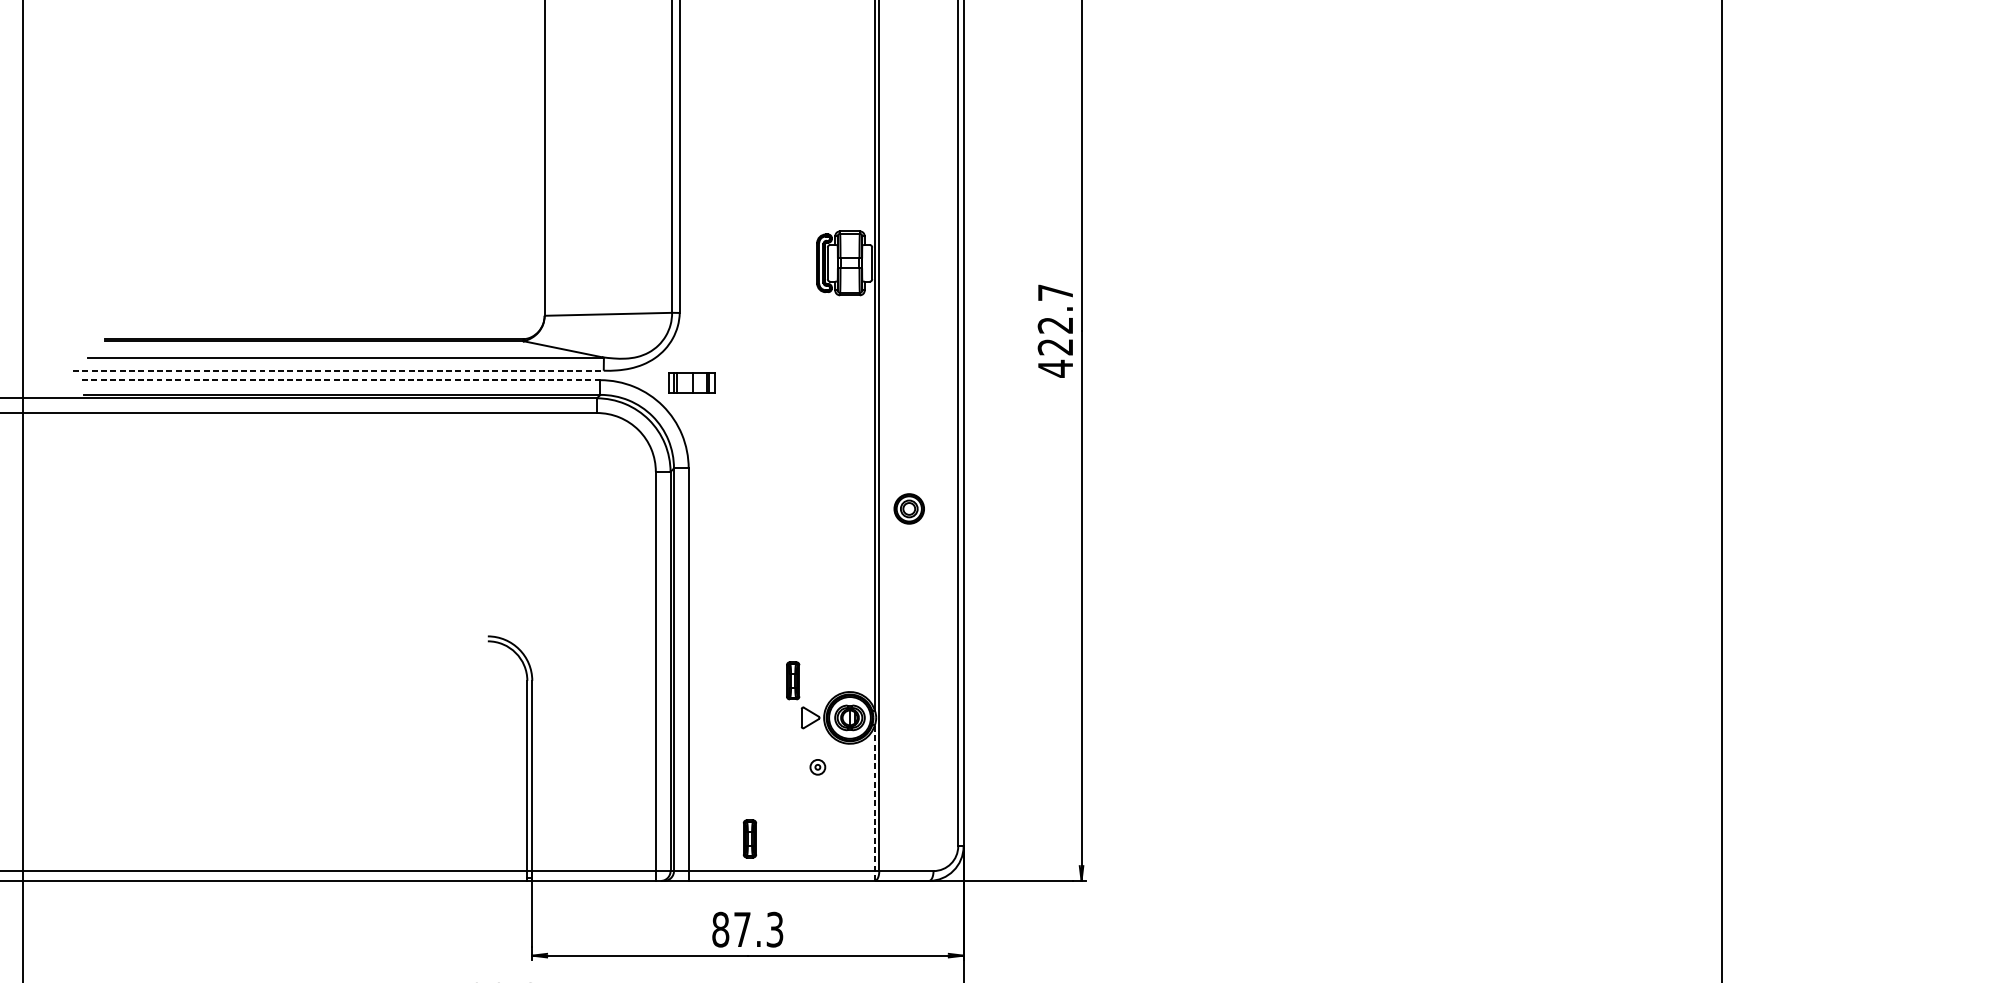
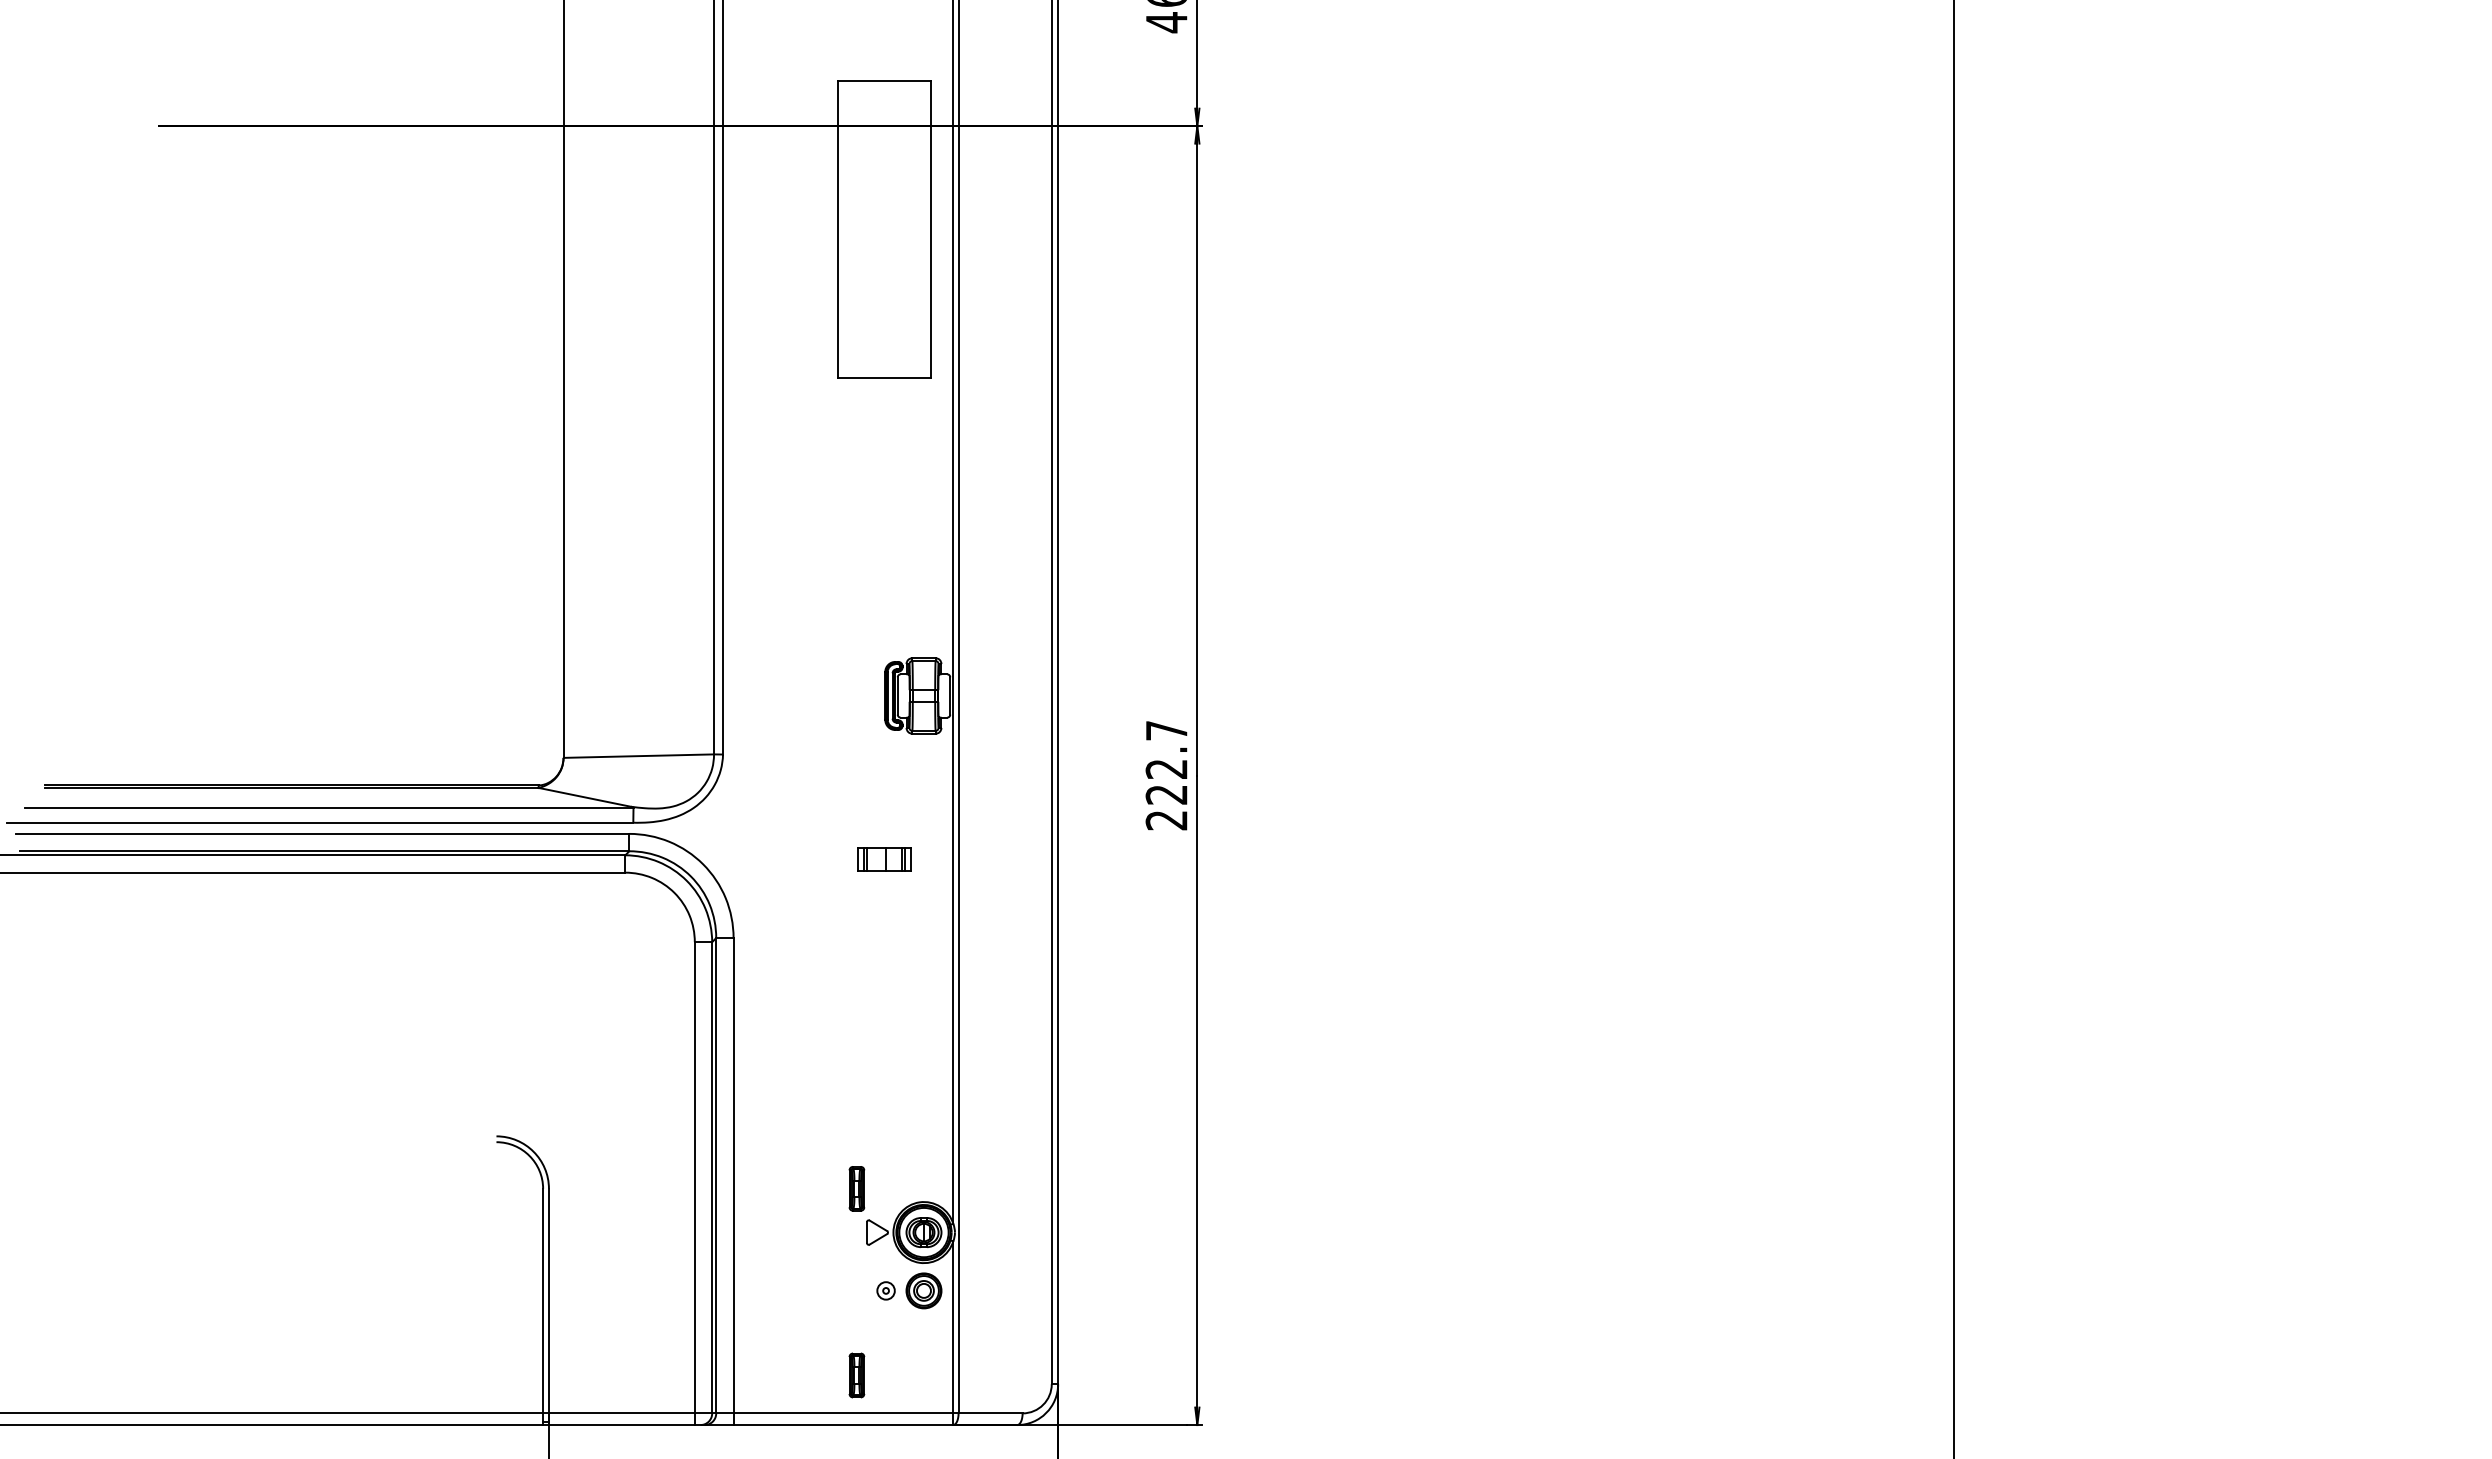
text: (1055, 368) -> (1166, 820), 422.7 -> 222.7
line: (338, 370) -> (320, 822), dashed -> solid
line: (340, 379) -> (322, 833), dashed -> solid
part: (692, 383) -> (884, 859), moved
part: (908, 508) -> (923, 1290), moved
line: (874, 803) -> (953, 1333), dashed -> solid
part: (749, 838) -> (856, 1375), moved

